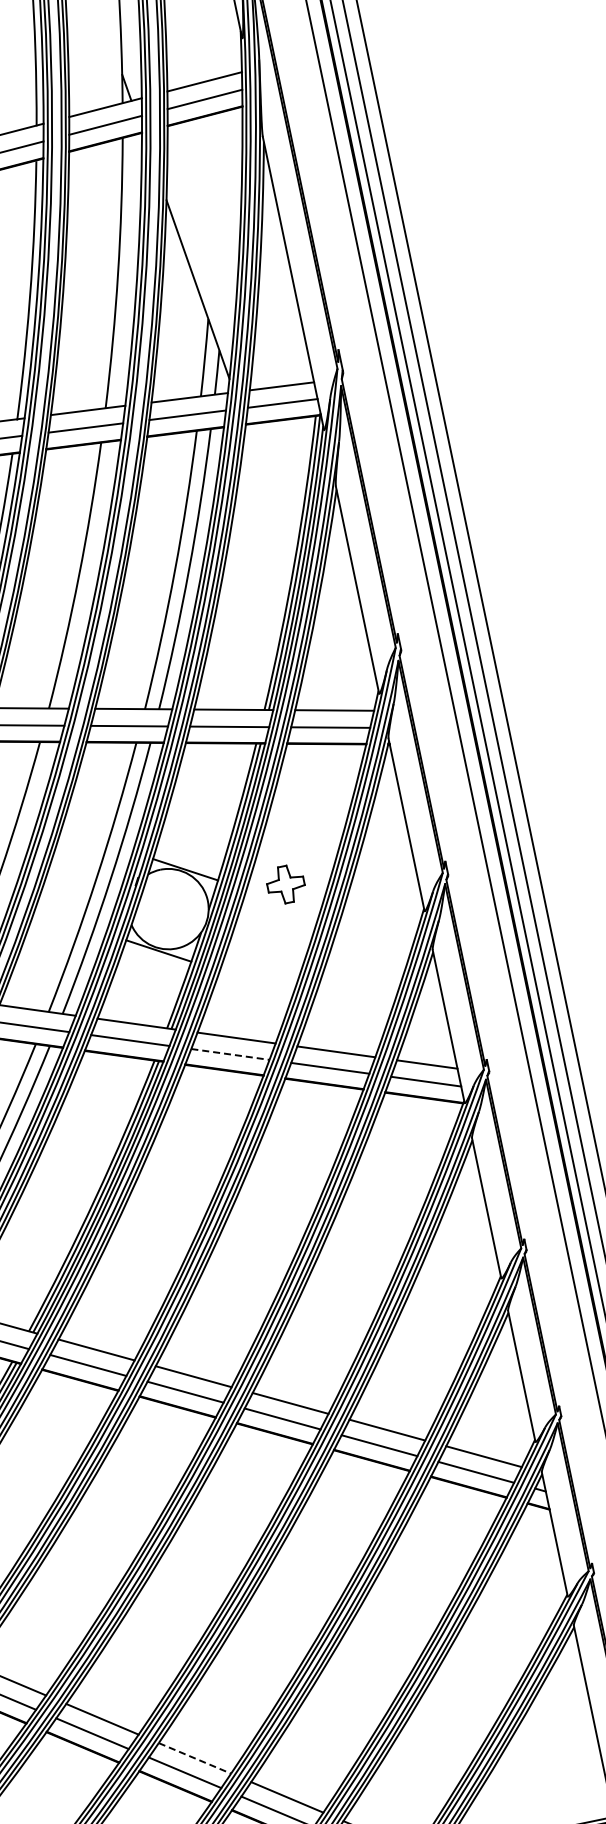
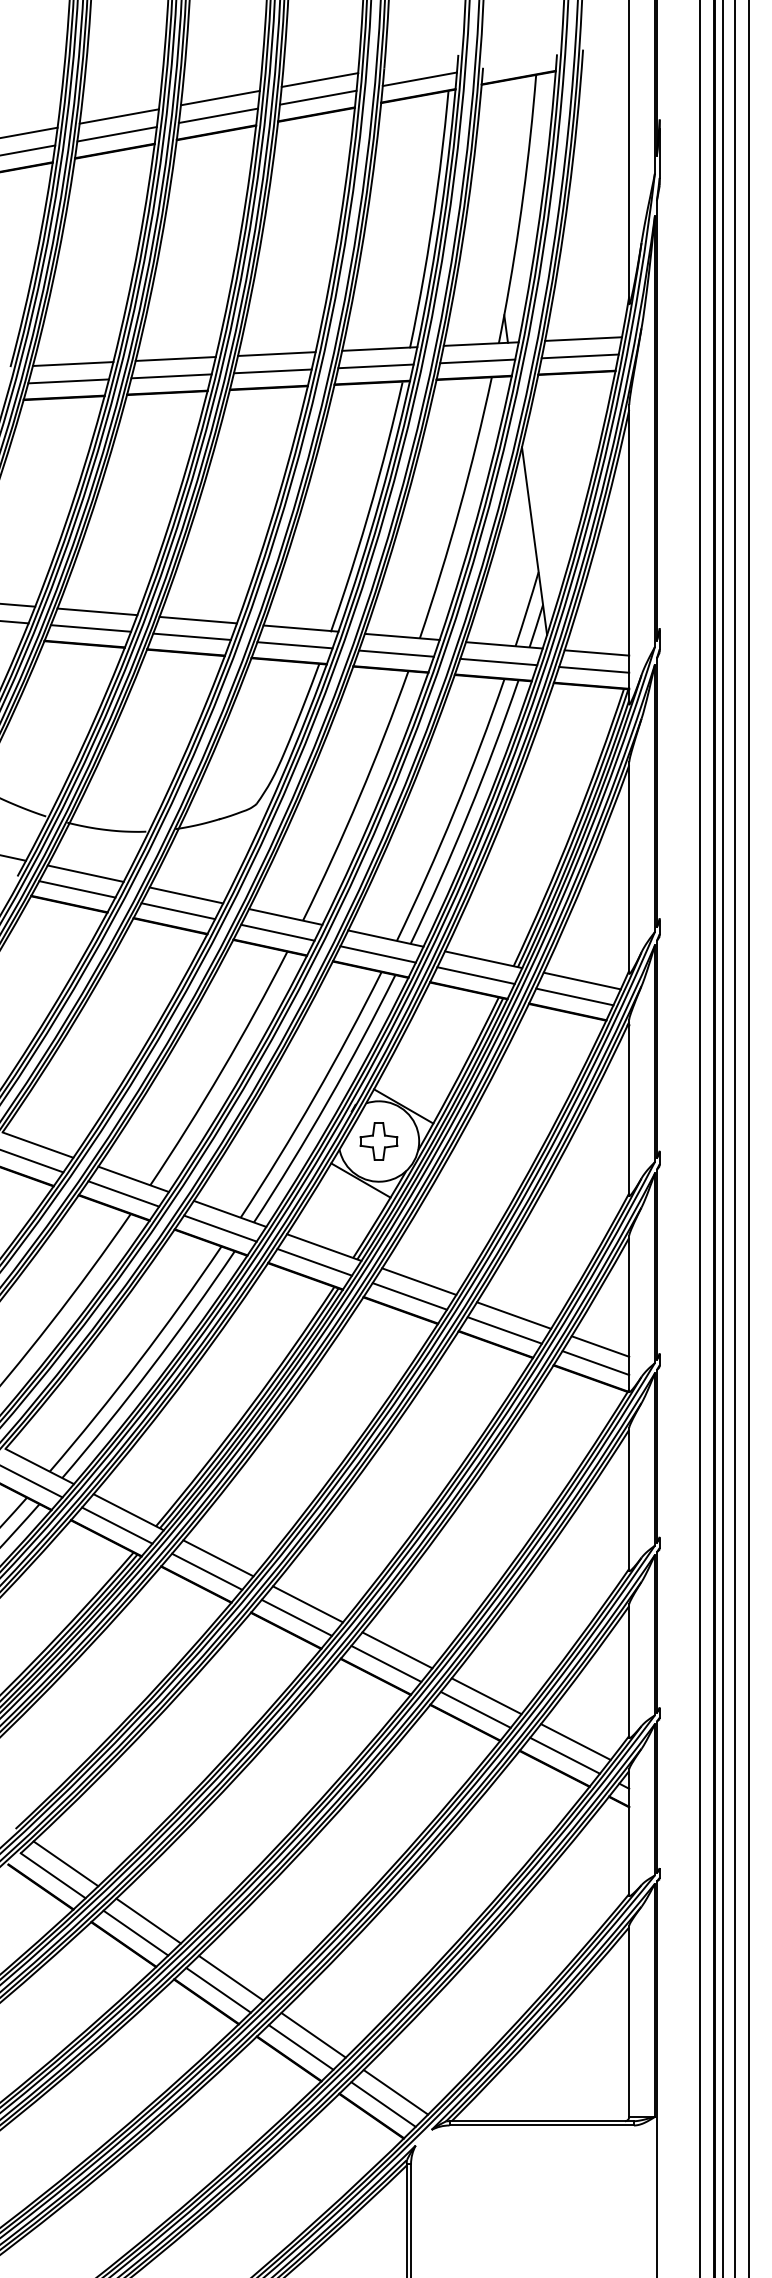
part: (285, 884) -> (378, 1141), moved
line: (231, 1054) -> (410, 1296), dashed -> solid
line: (195, 1758) -> (231, 1978), dashed -> solid

